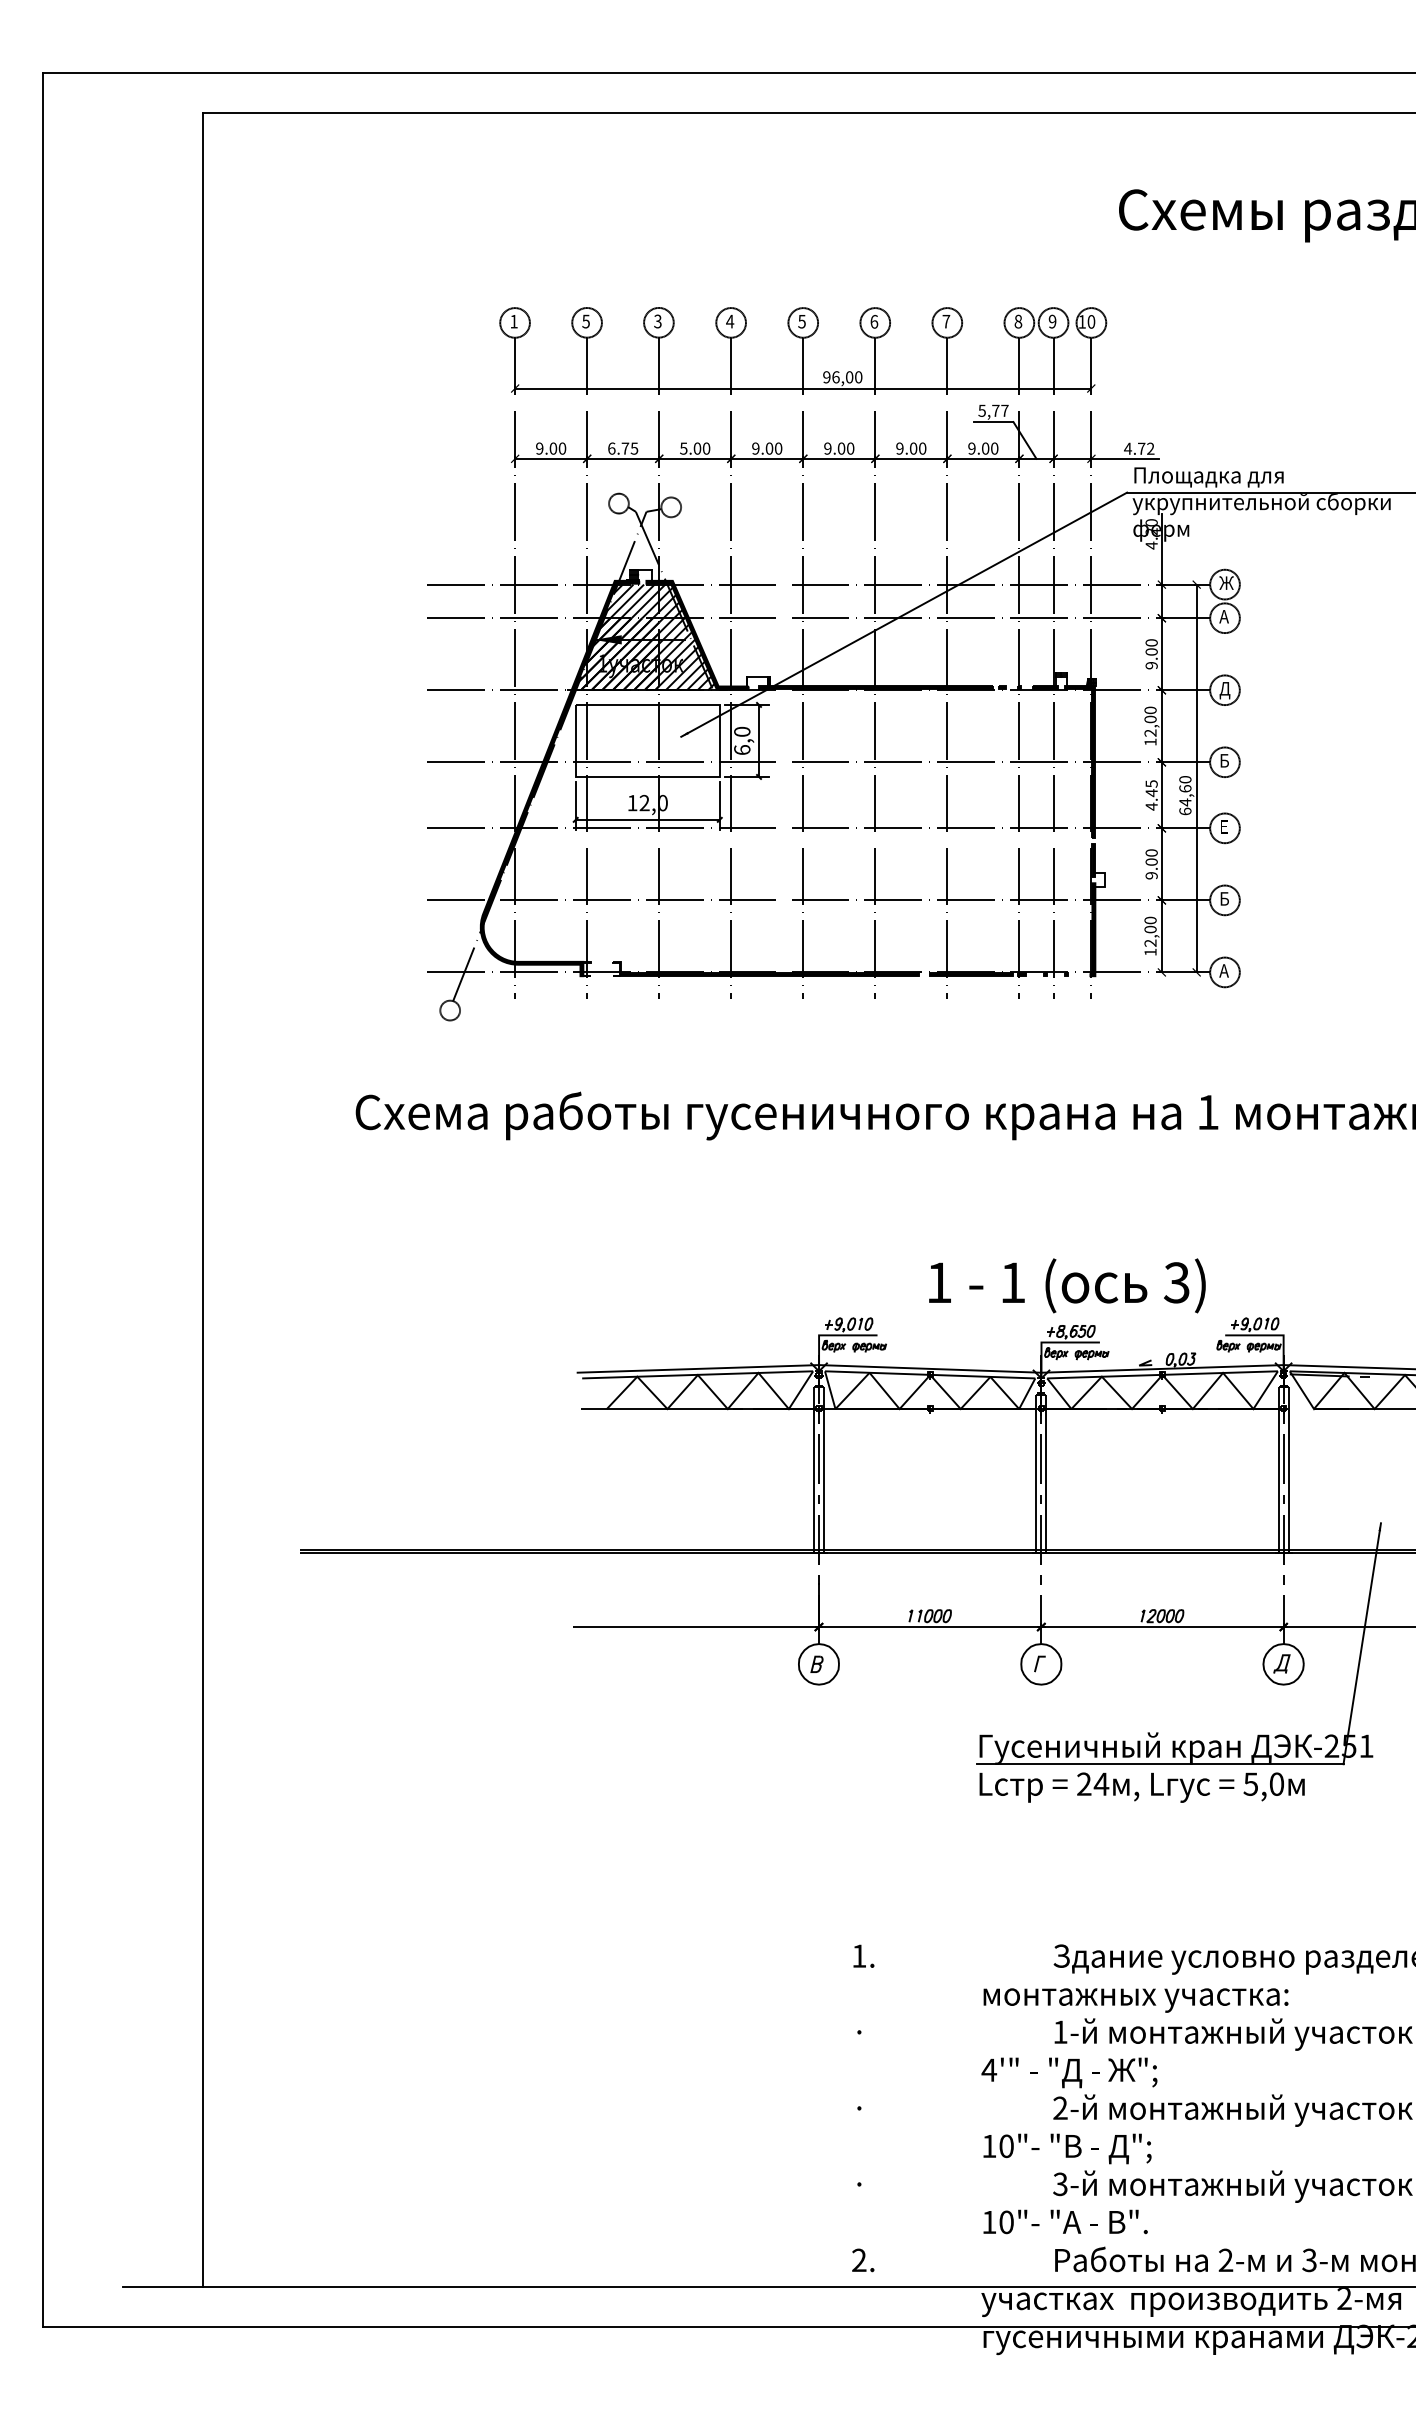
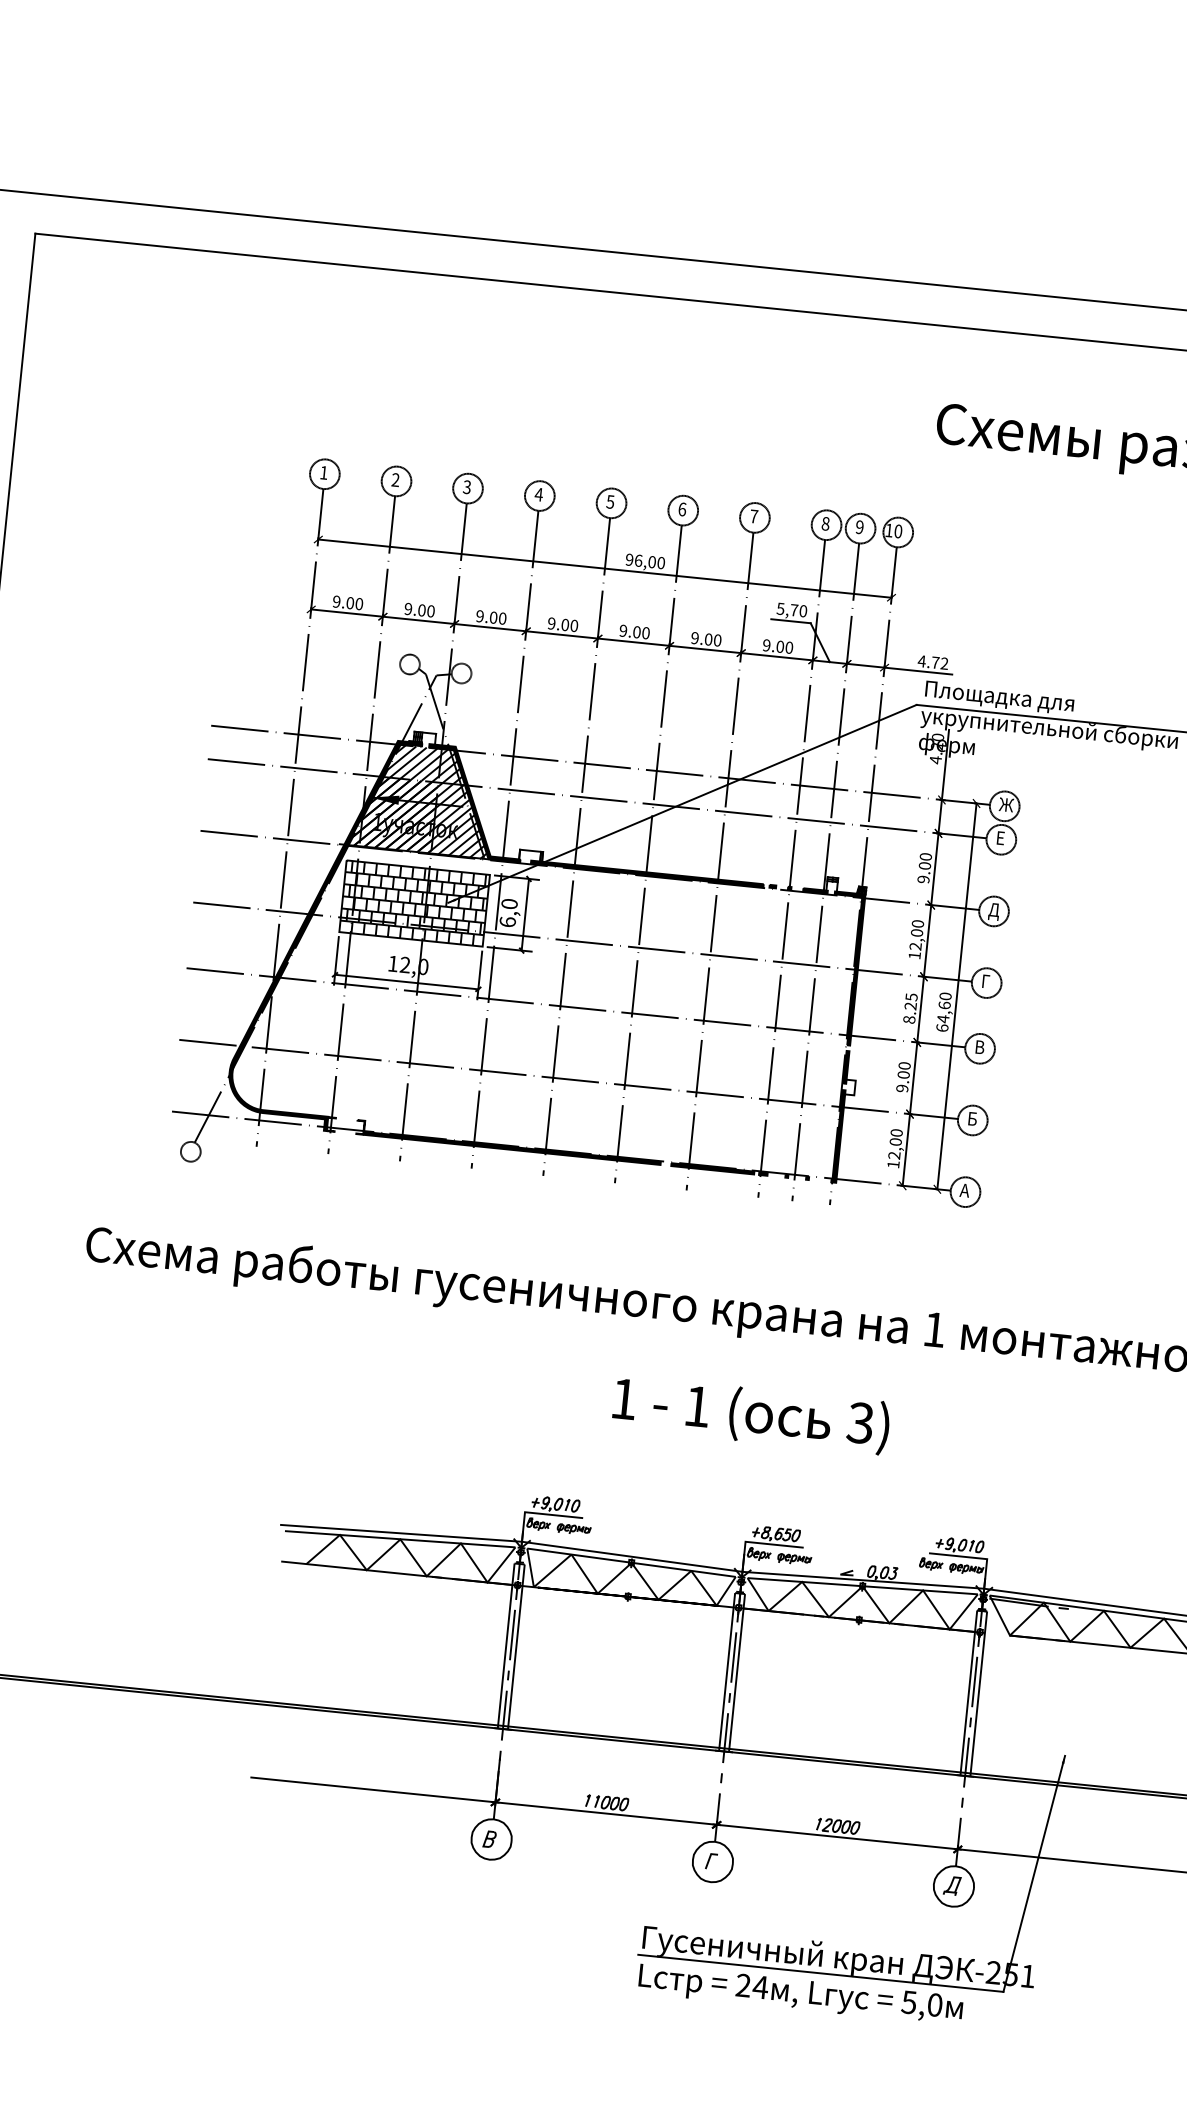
text: (585, 321) -> (395, 479), 5 -> 2
text: (1004, 410) -> (802, 610), 5,77 -> 5,70
text: (623, 448) -> (420, 610), 6.75 -> 9.00
text: (683, 448) -> (479, 616), 5.00 -> 9.00
text: (1223, 616) -> (1000, 837), А -> Е
hatch: (647, 740) -> (414, 903), added
text: (1224, 760) -> (986, 981), Б -> Г
text: (1151, 799) -> (909, 1012), 4.45 -> 8.25
text: (1224, 826) -> (979, 1046), Е -> В
text: (1067, 1285) -> (751, 1414), moved

